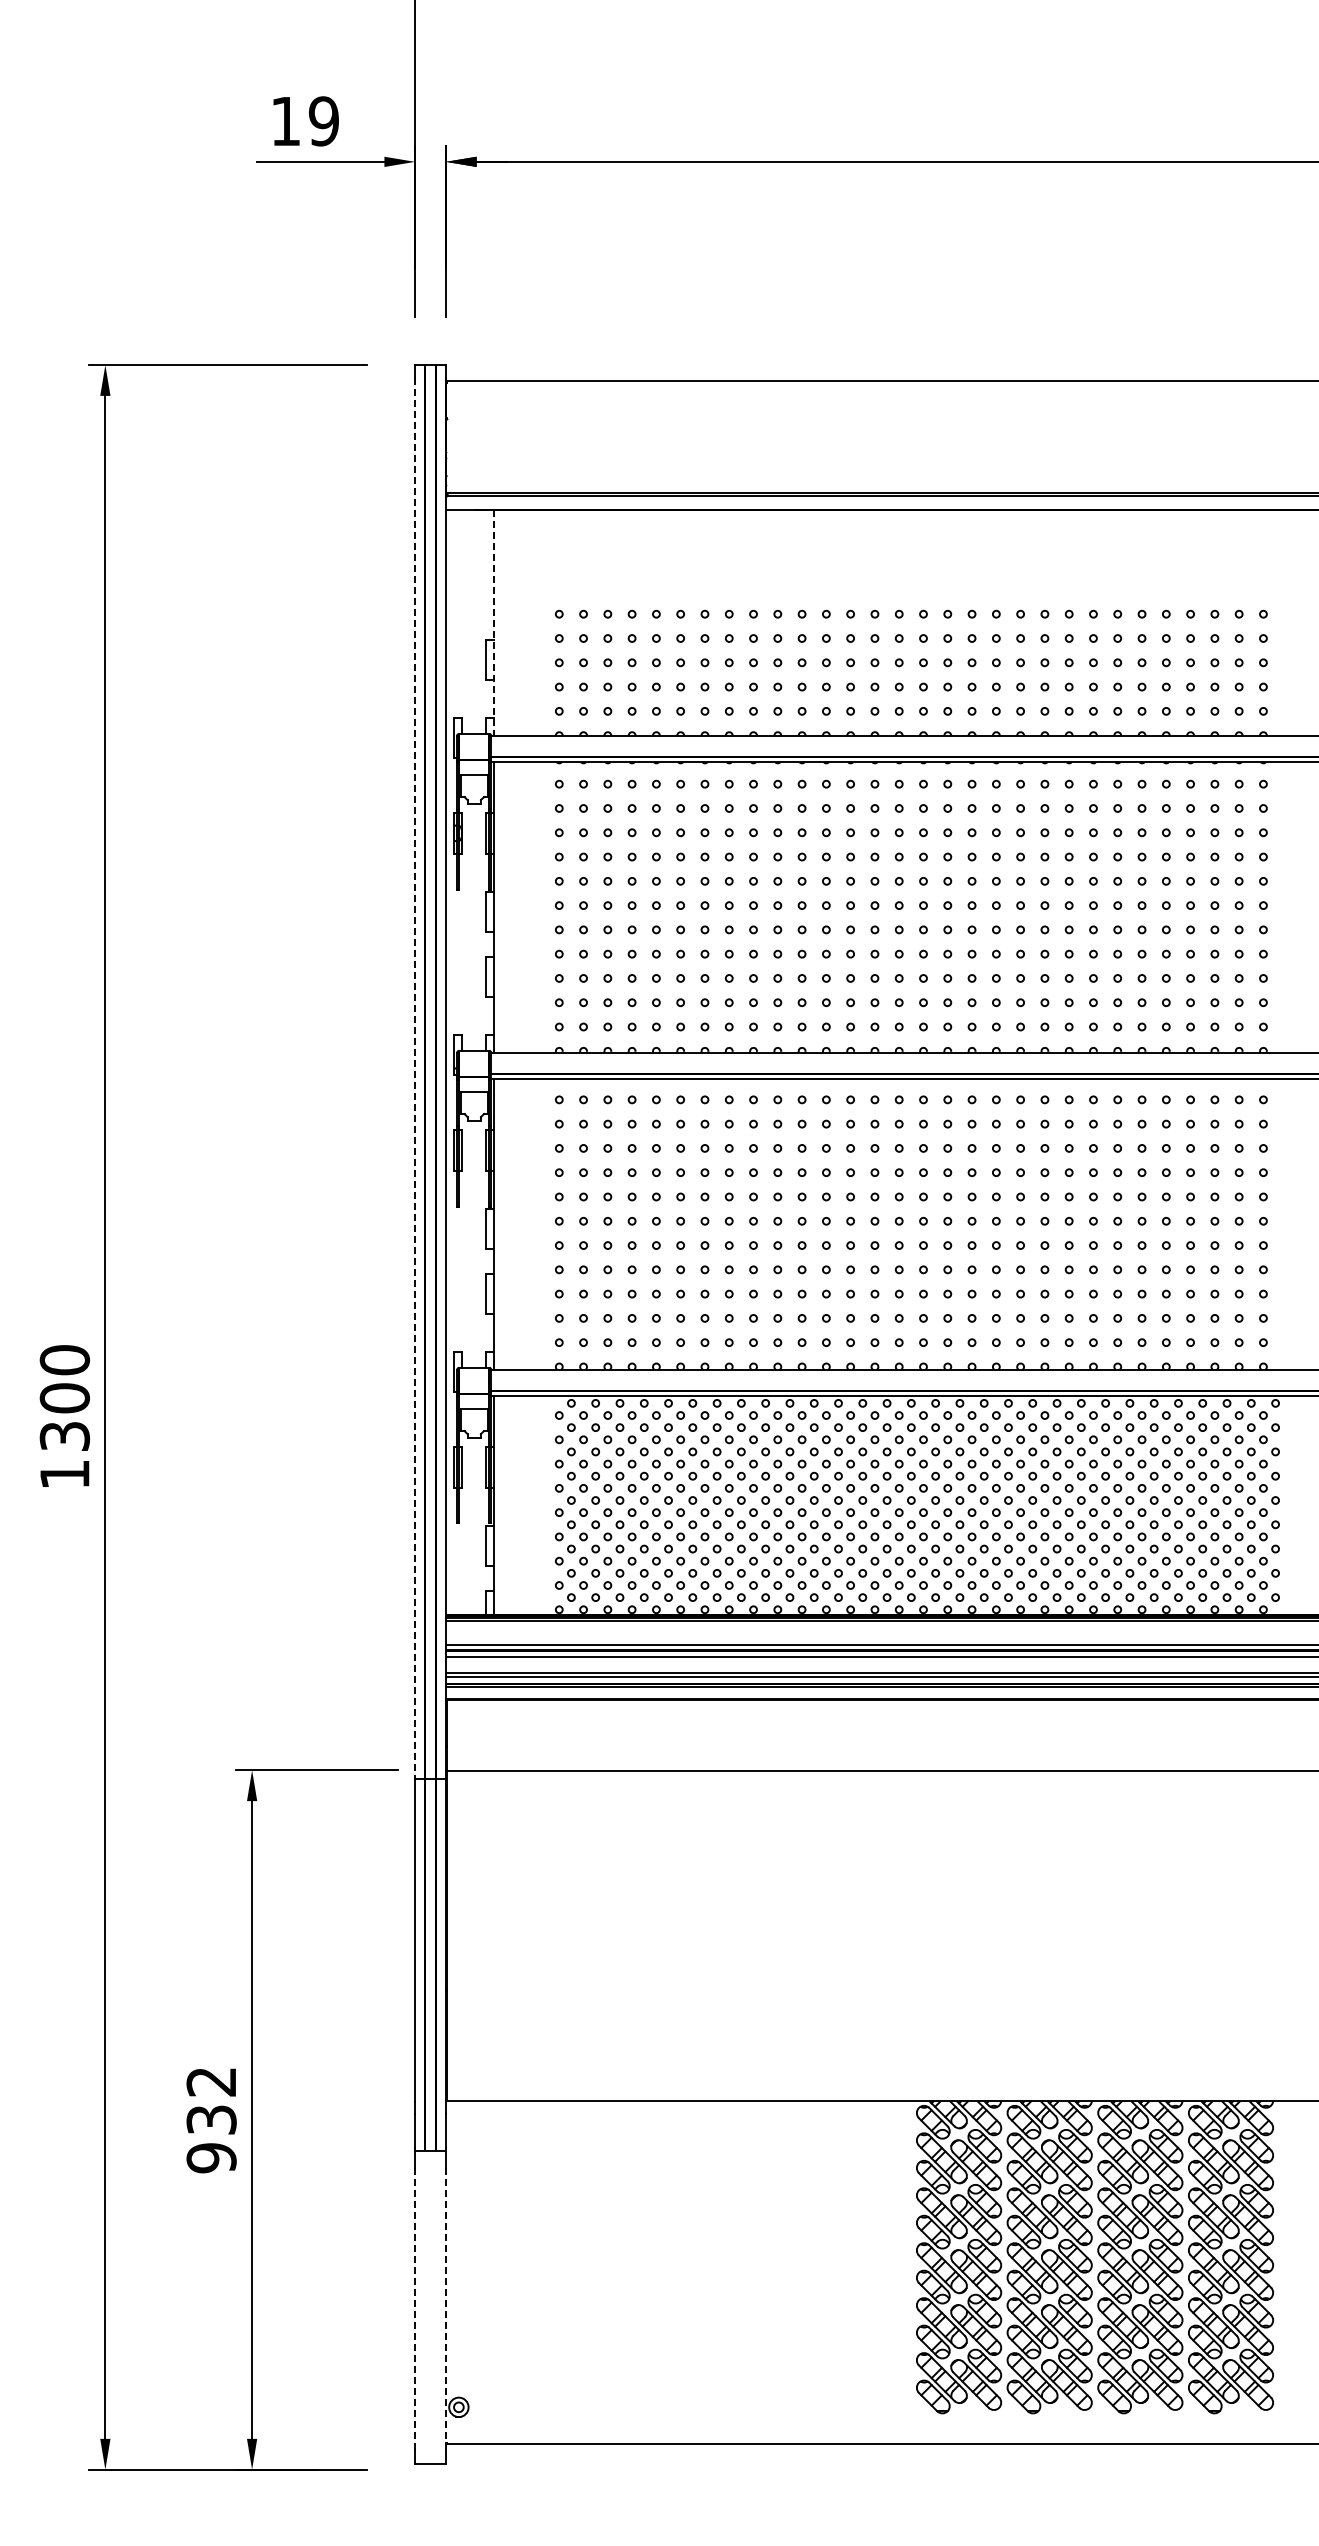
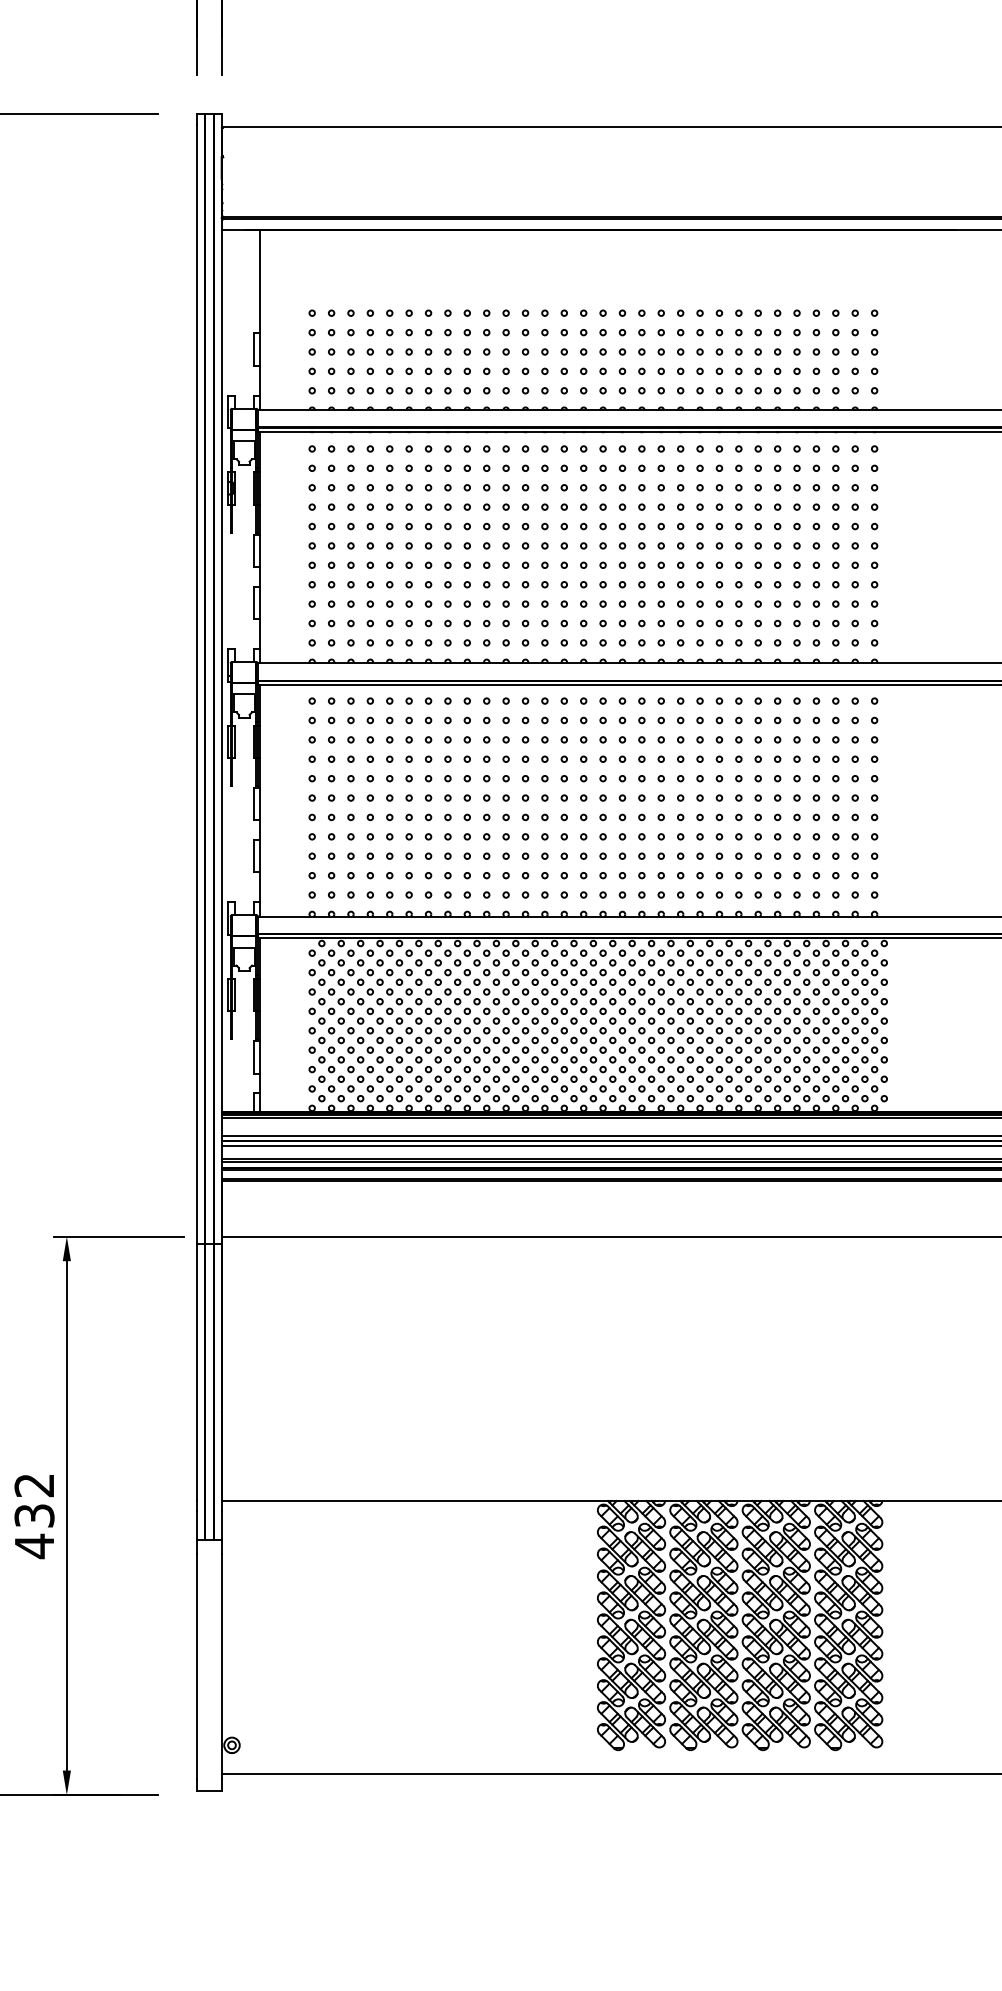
line: (493, 623) -> (259, 320), dashed -> solid
line: (415, 1079) -> (197, 684), dashed -> solid
text: (211, 2158) -> (34, 1546), 932 -> 432
line: (415, 2308) -> (197, 1666), dashed -> solid
line: (445, 2308) -> (221, 1666), dashed -> solid

